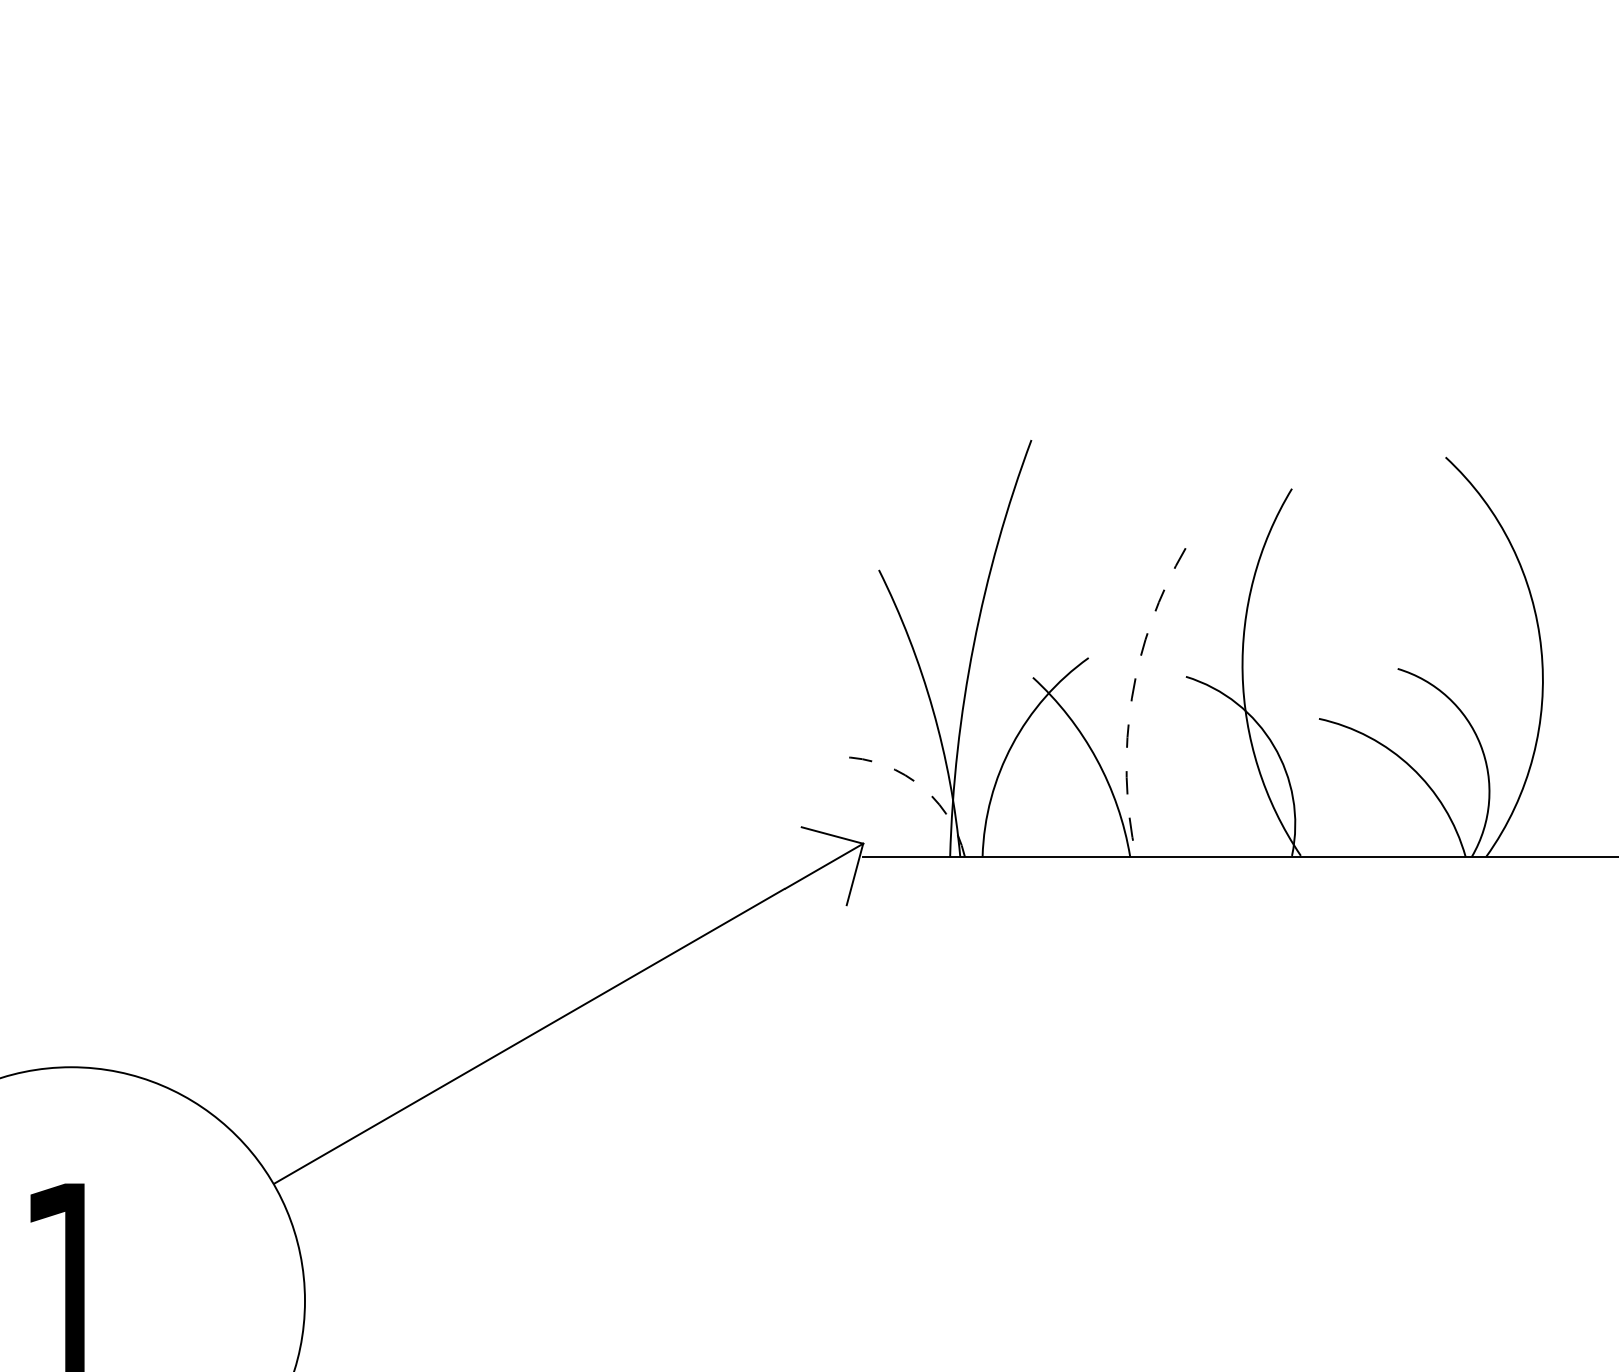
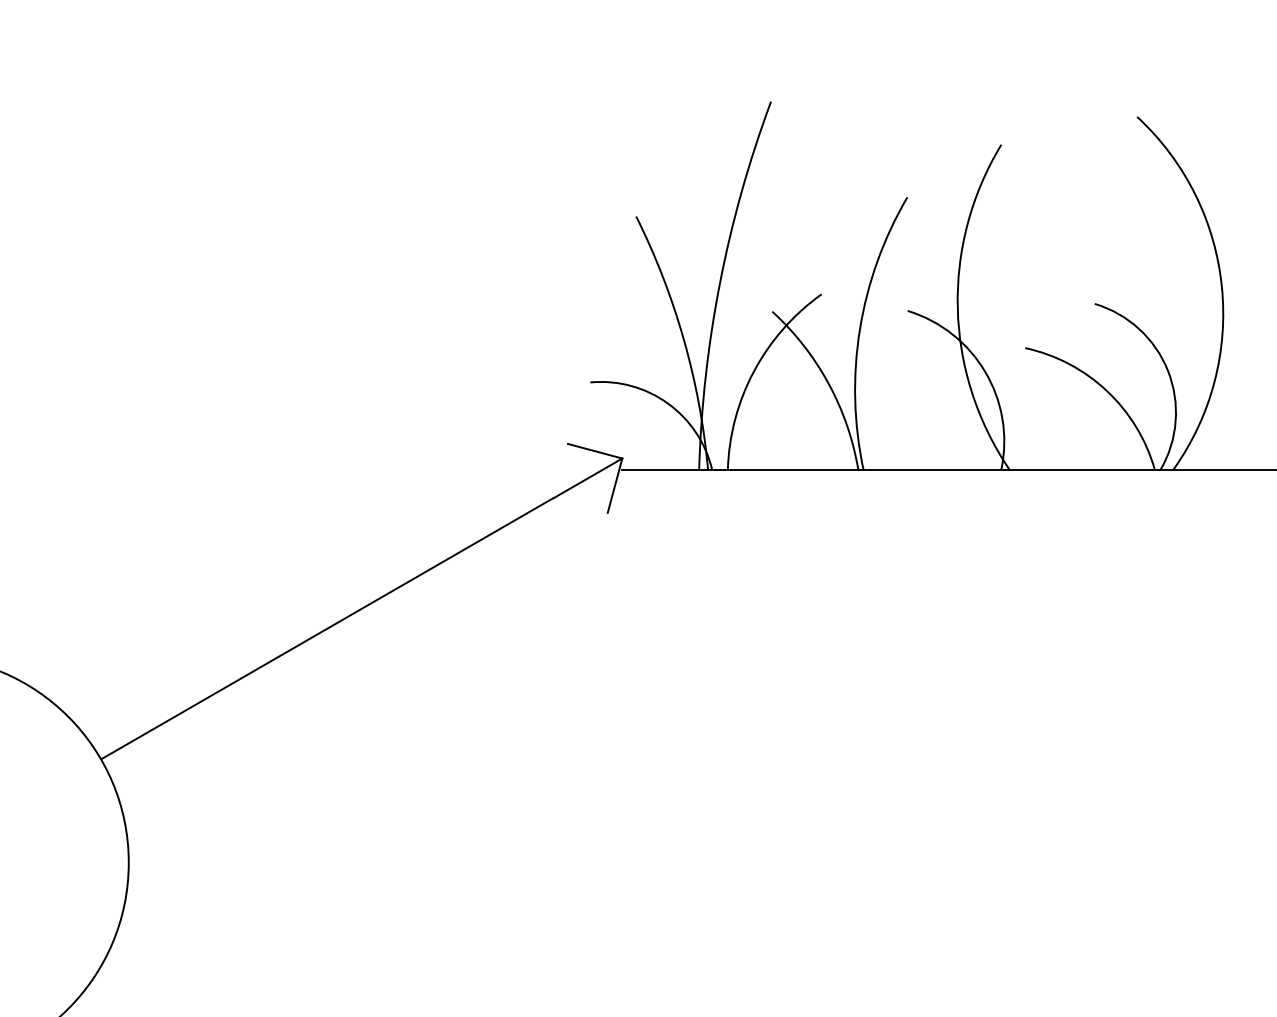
arc: (1131, 698) -> (859, 330), dashed -> solid
arc: (914, 781) -> (667, 403), dashed -> solid

